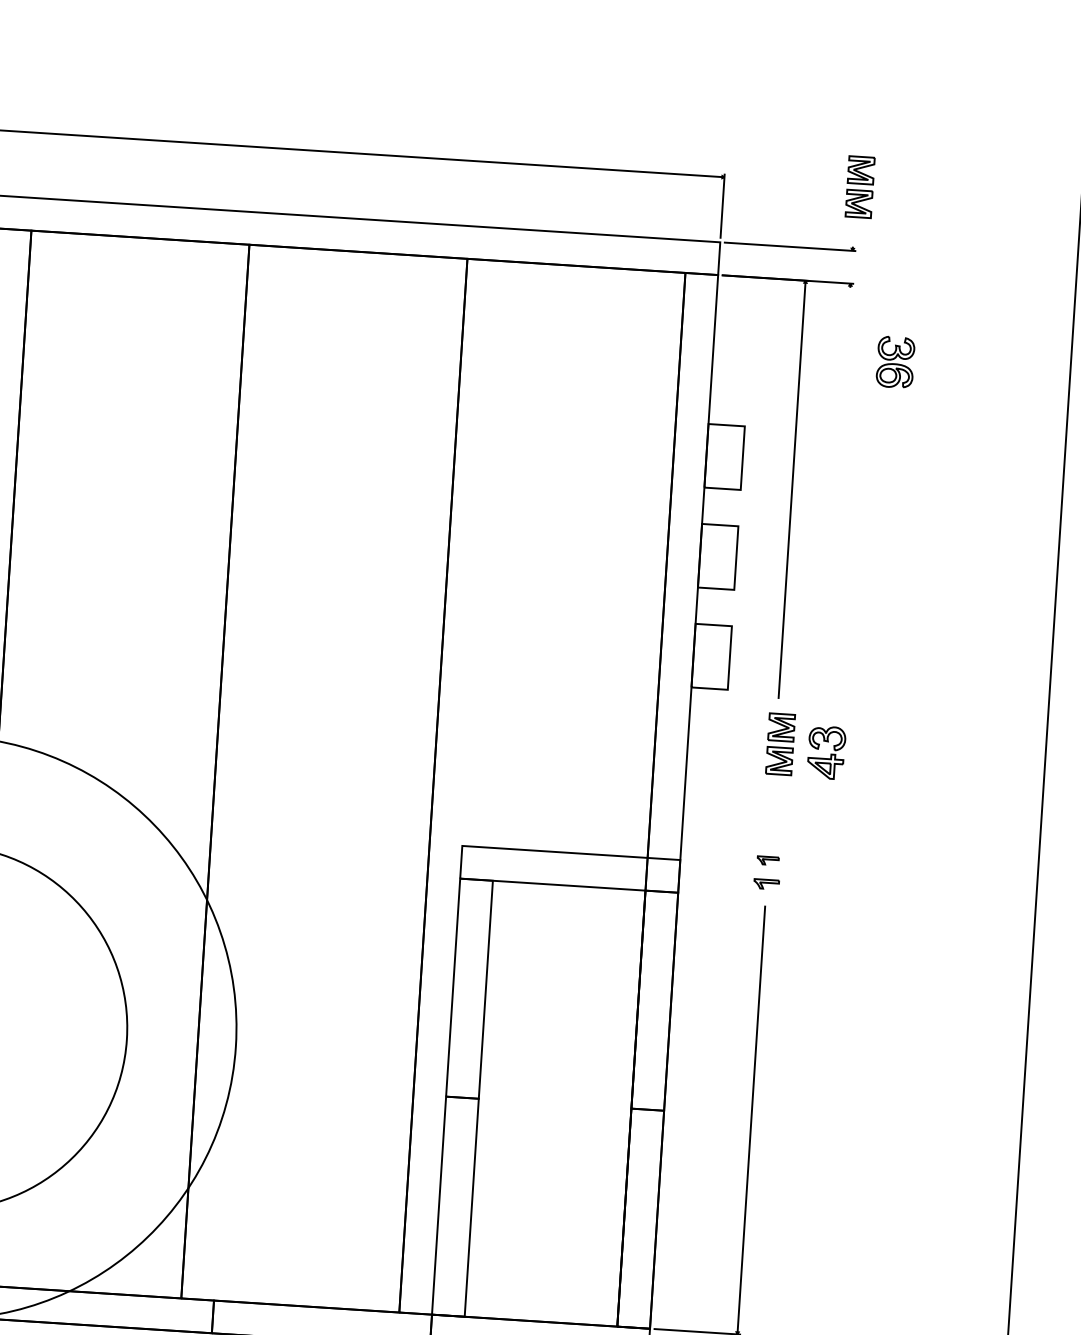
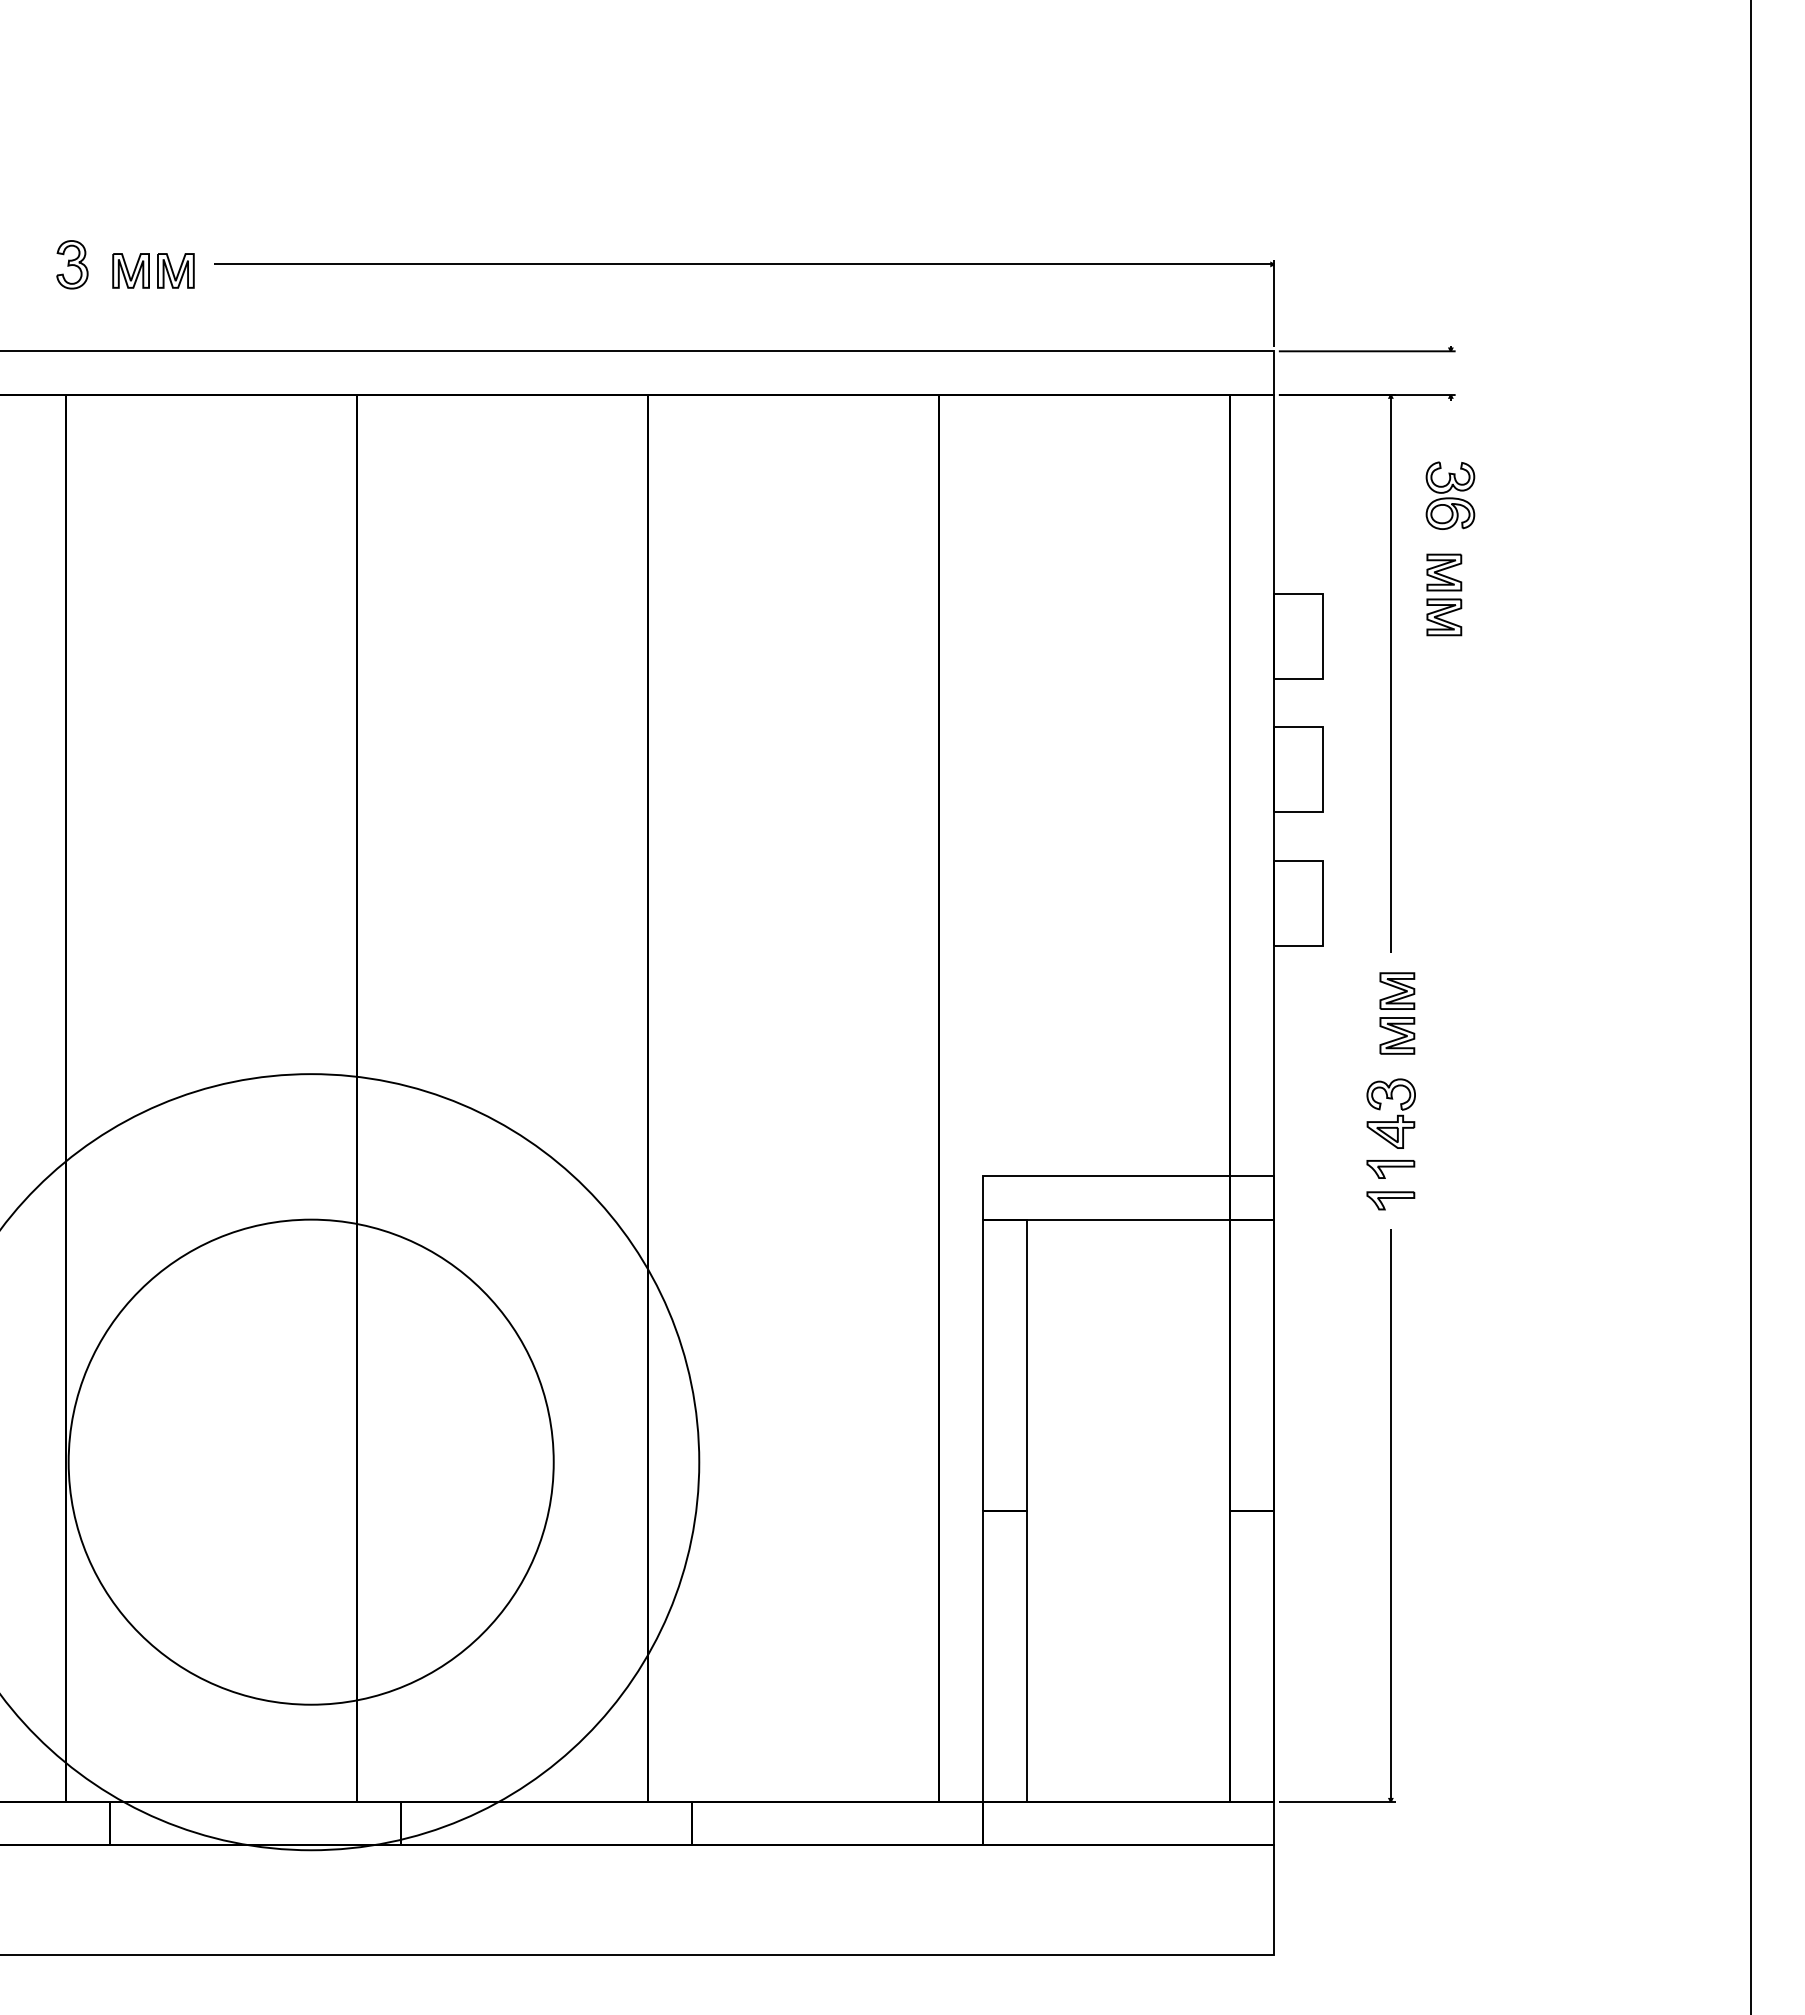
part: (860, 186) -> (1444, 594), moved
part: (895, 362) -> (1450, 495), moved
part: (831, 753) -> (1397, 1114), moved
part: (767, 860) -> (1390, 1169), size x1.67
part: (766, 884) -> (1390, 1200), size x1.43

